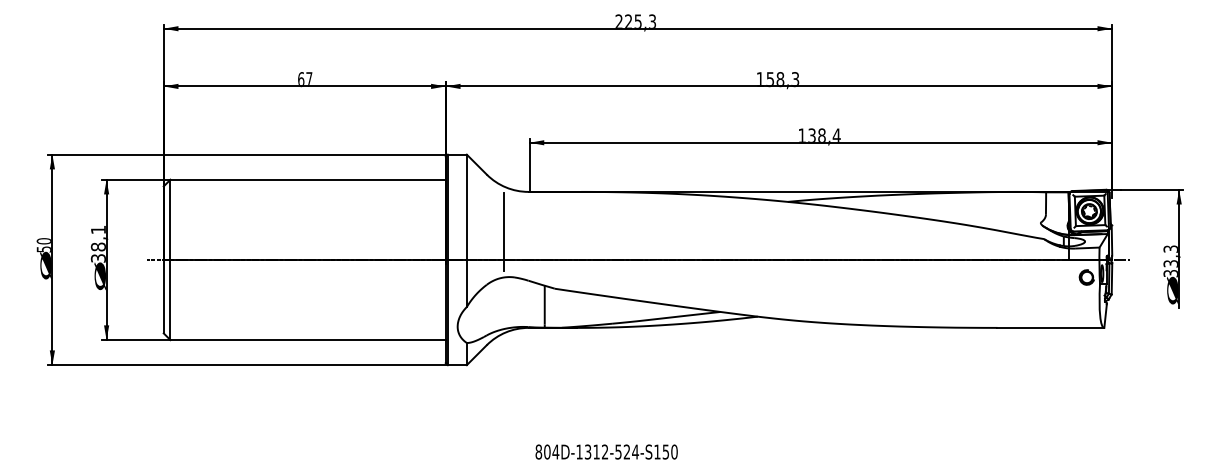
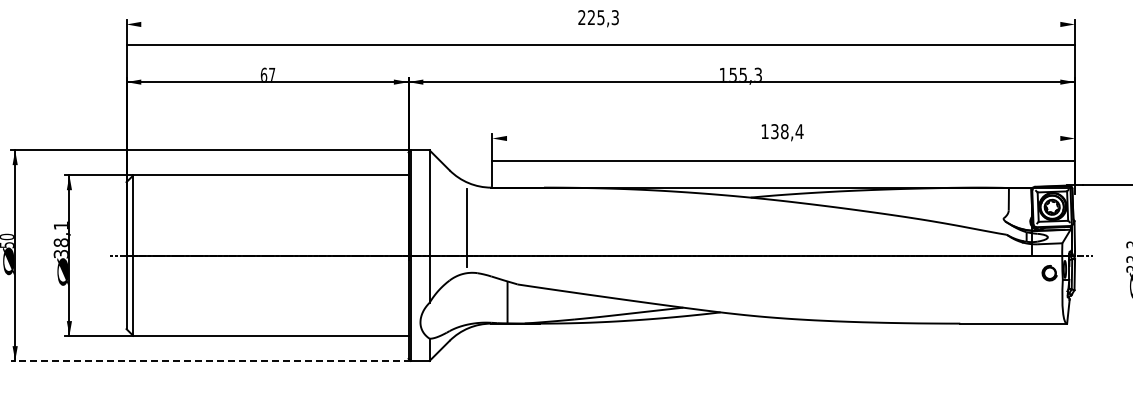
line: (637, 28) -> (600, 45), moved
text: (780, 79) -> (743, 75), 158,3 -> 155,3
line: (820, 142) -> (783, 160), moved
line: (248, 365) -> (211, 361), solid -> dashed

